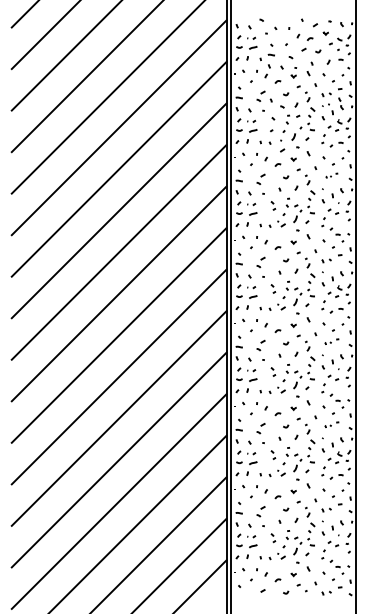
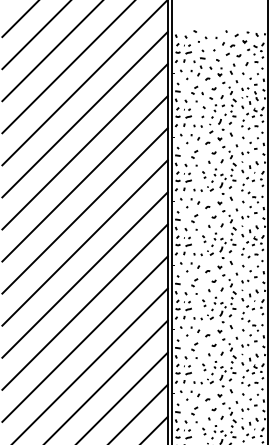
part: (331, 175) -> (249, 151), size x1.67
part: (331, 341) -> (249, 279), size x1.43
part: (331, 424) -> (249, 343), size x1.43

